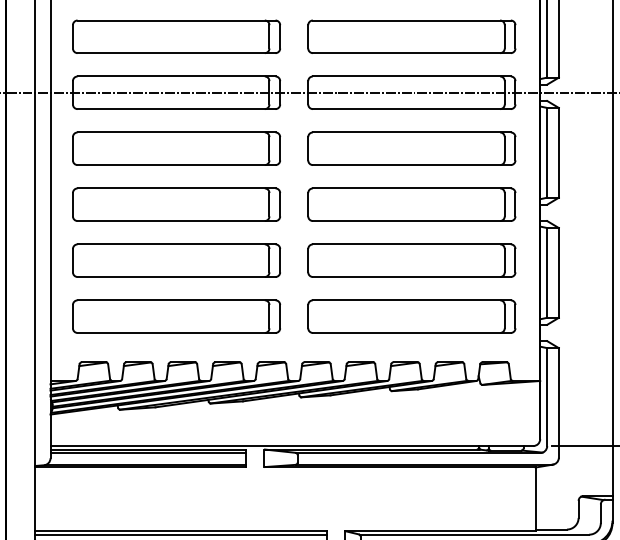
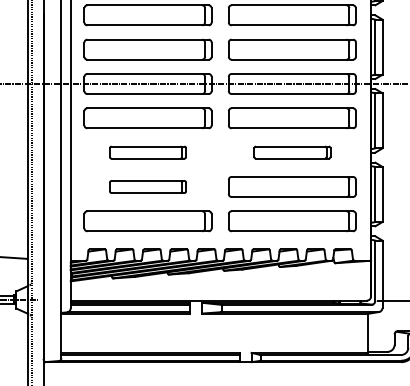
part: (175, 204) -> (147, 152), size x0.6
part: (412, 204) -> (292, 152), size x0.6
part: (175, 259) -> (147, 186), size x0.6

